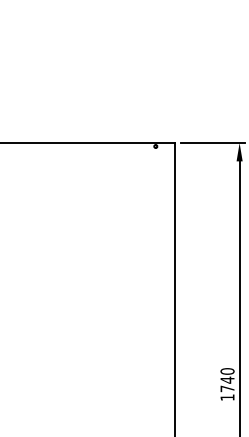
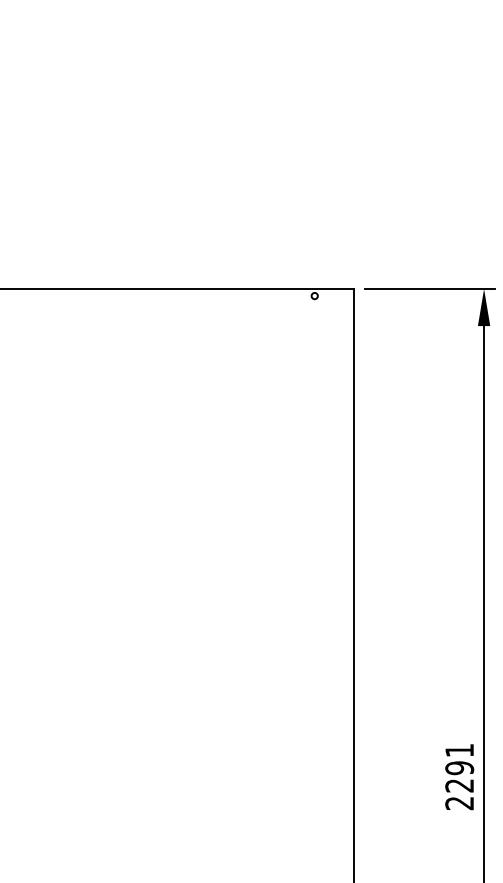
text: (227, 384) -> (459, 776), 1740 -> 2291

